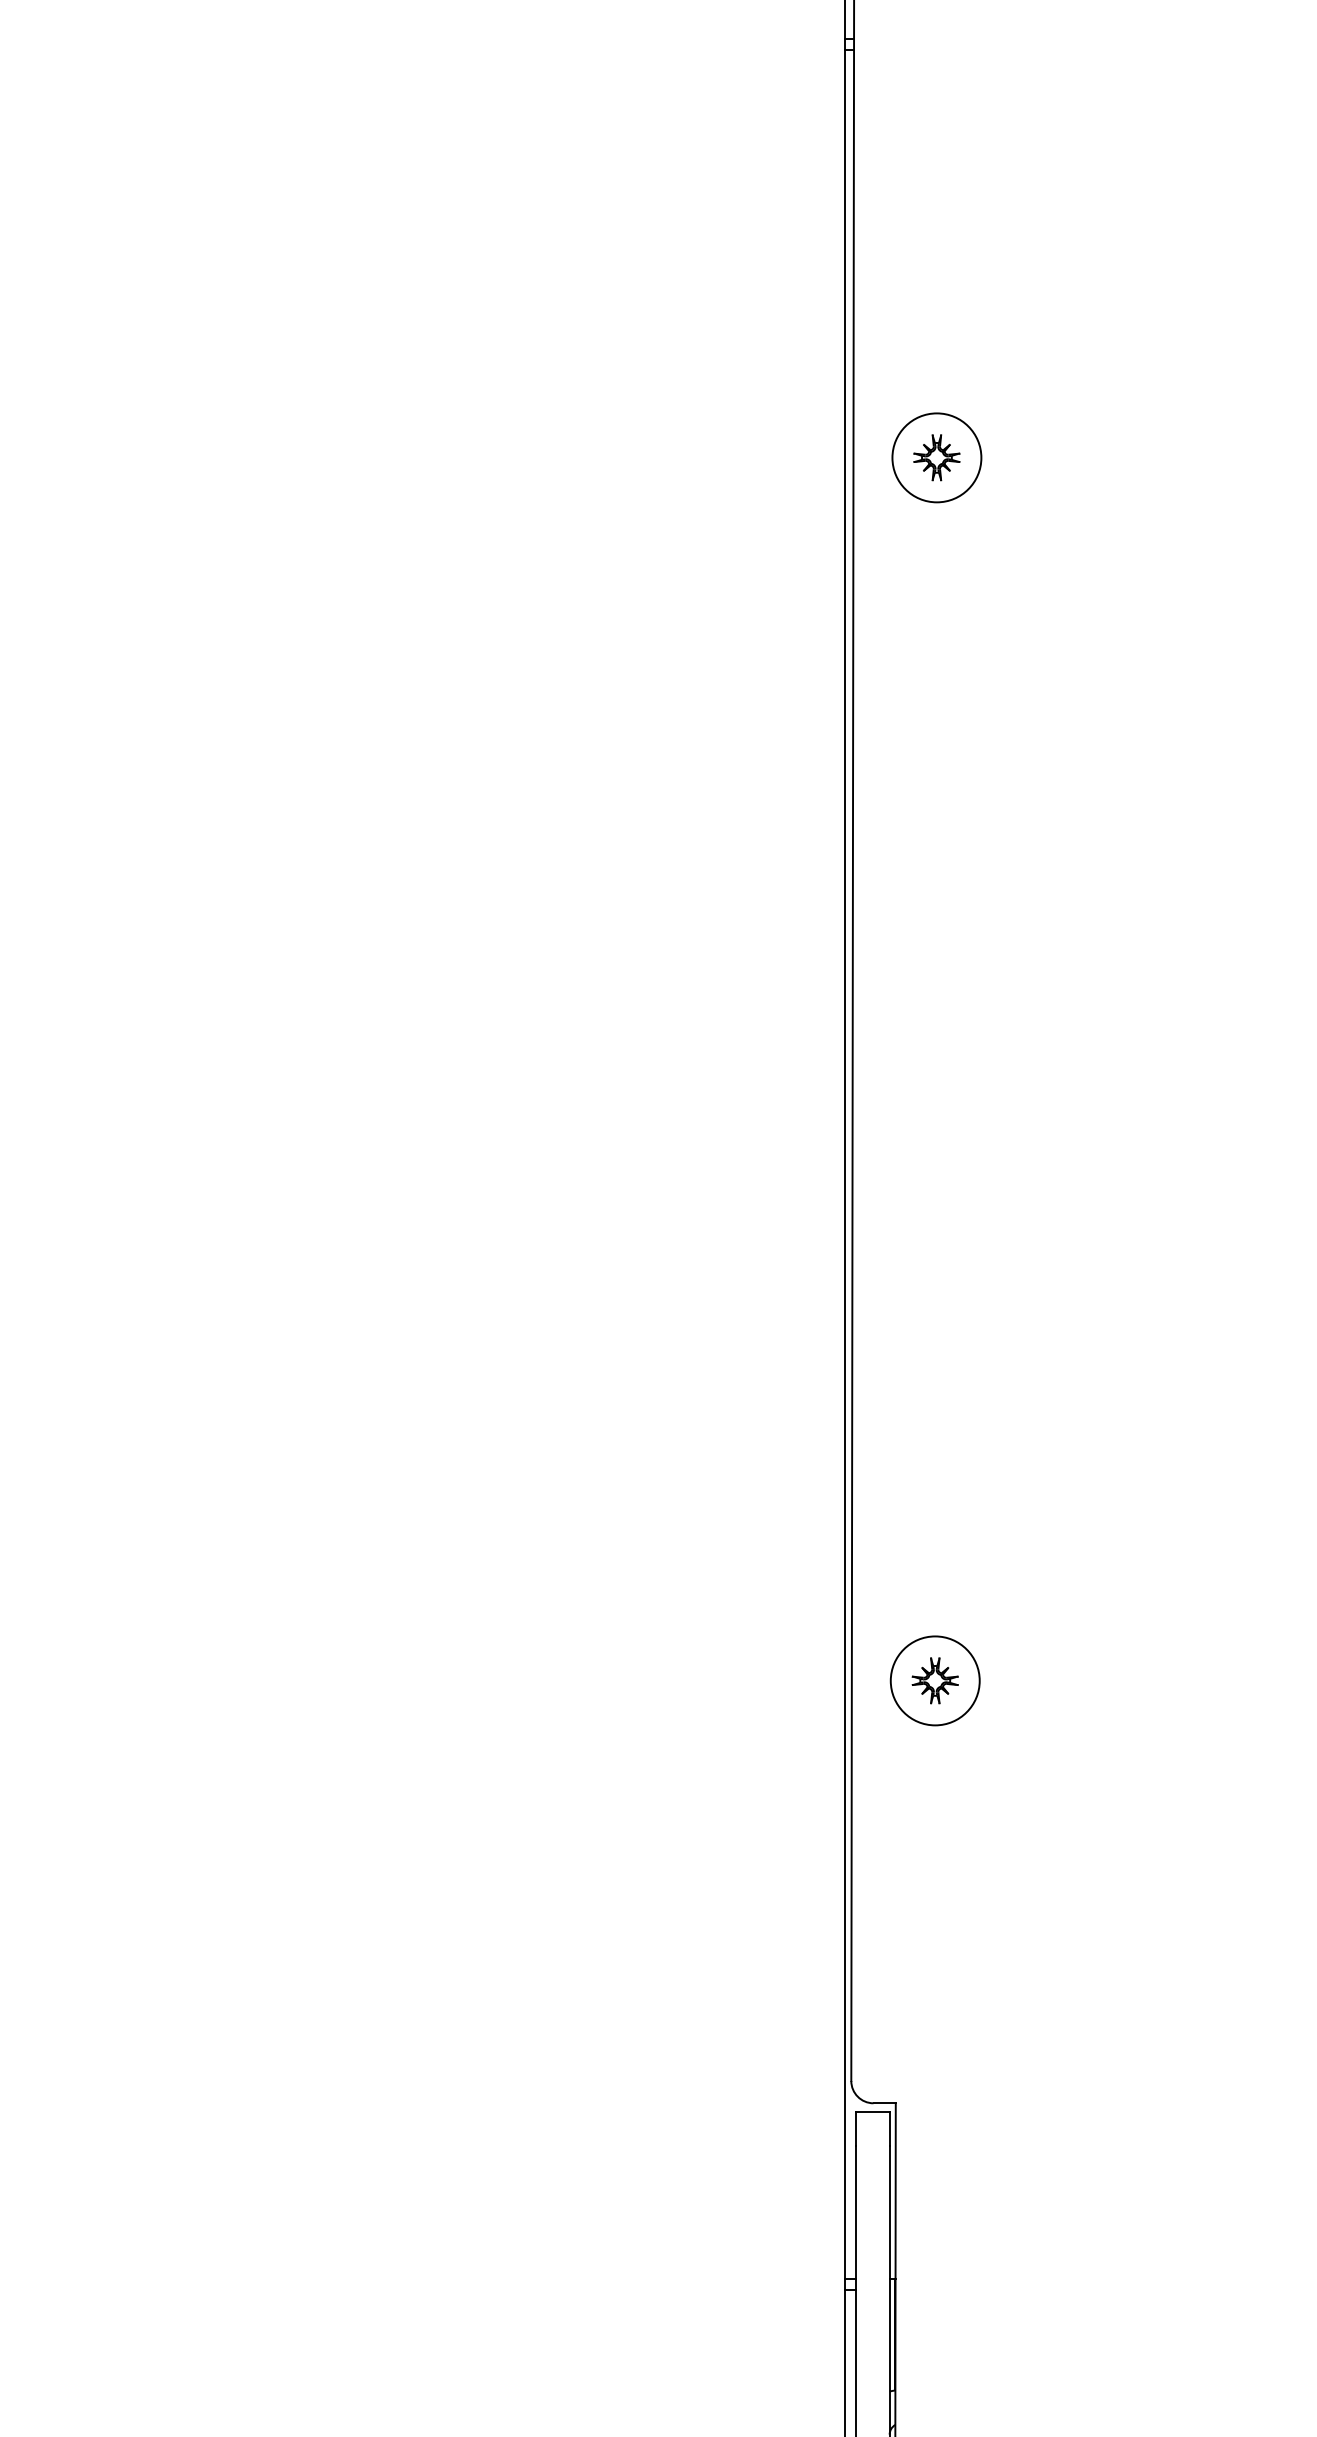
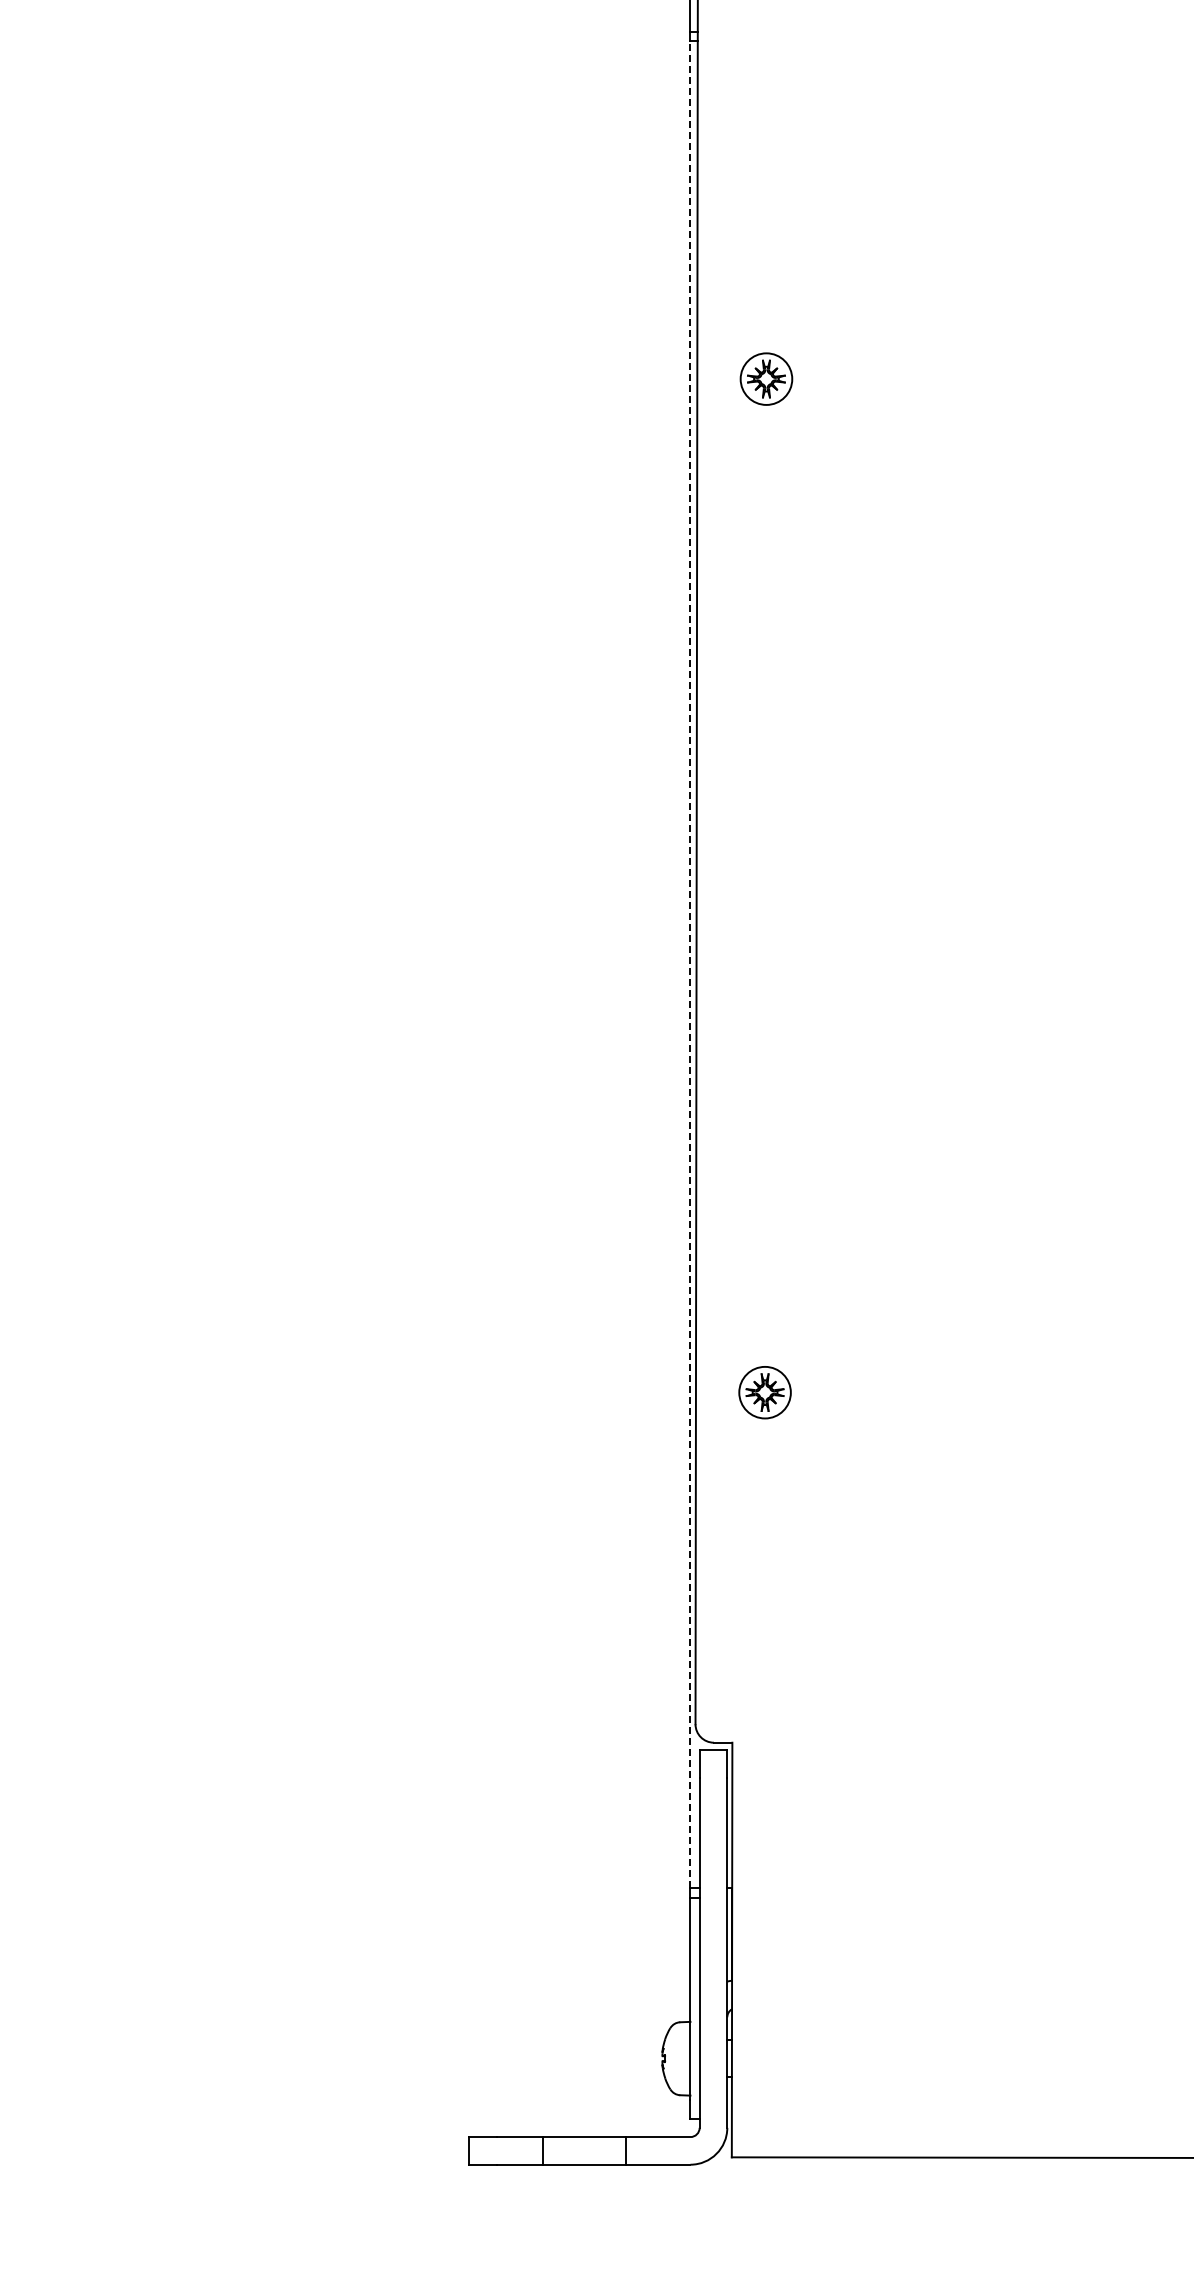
circle: (936, 458) -> (766, 379), size x0.7
line: (845, 1164) -> (690, 964), solid -> dashed
circle: (934, 1680) -> (764, 1392), size x0.7

